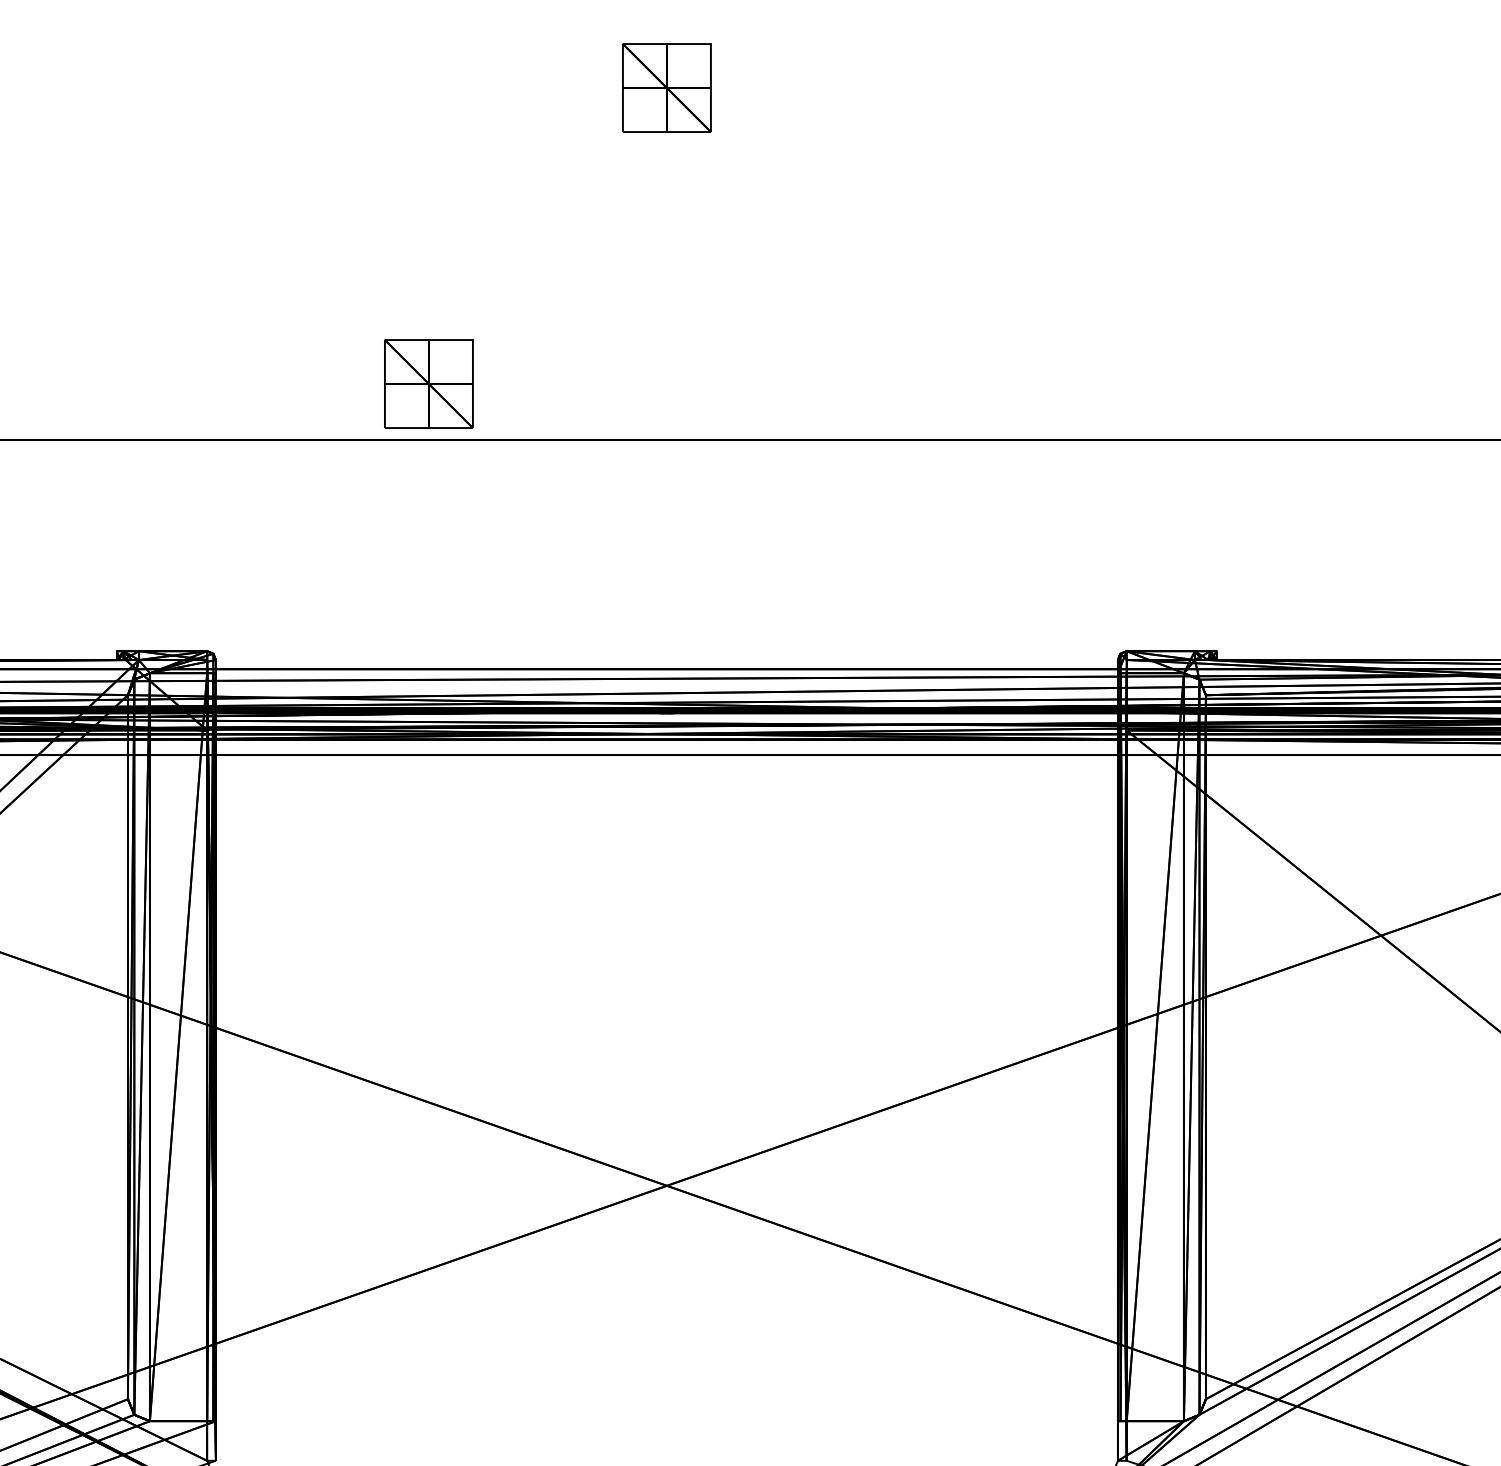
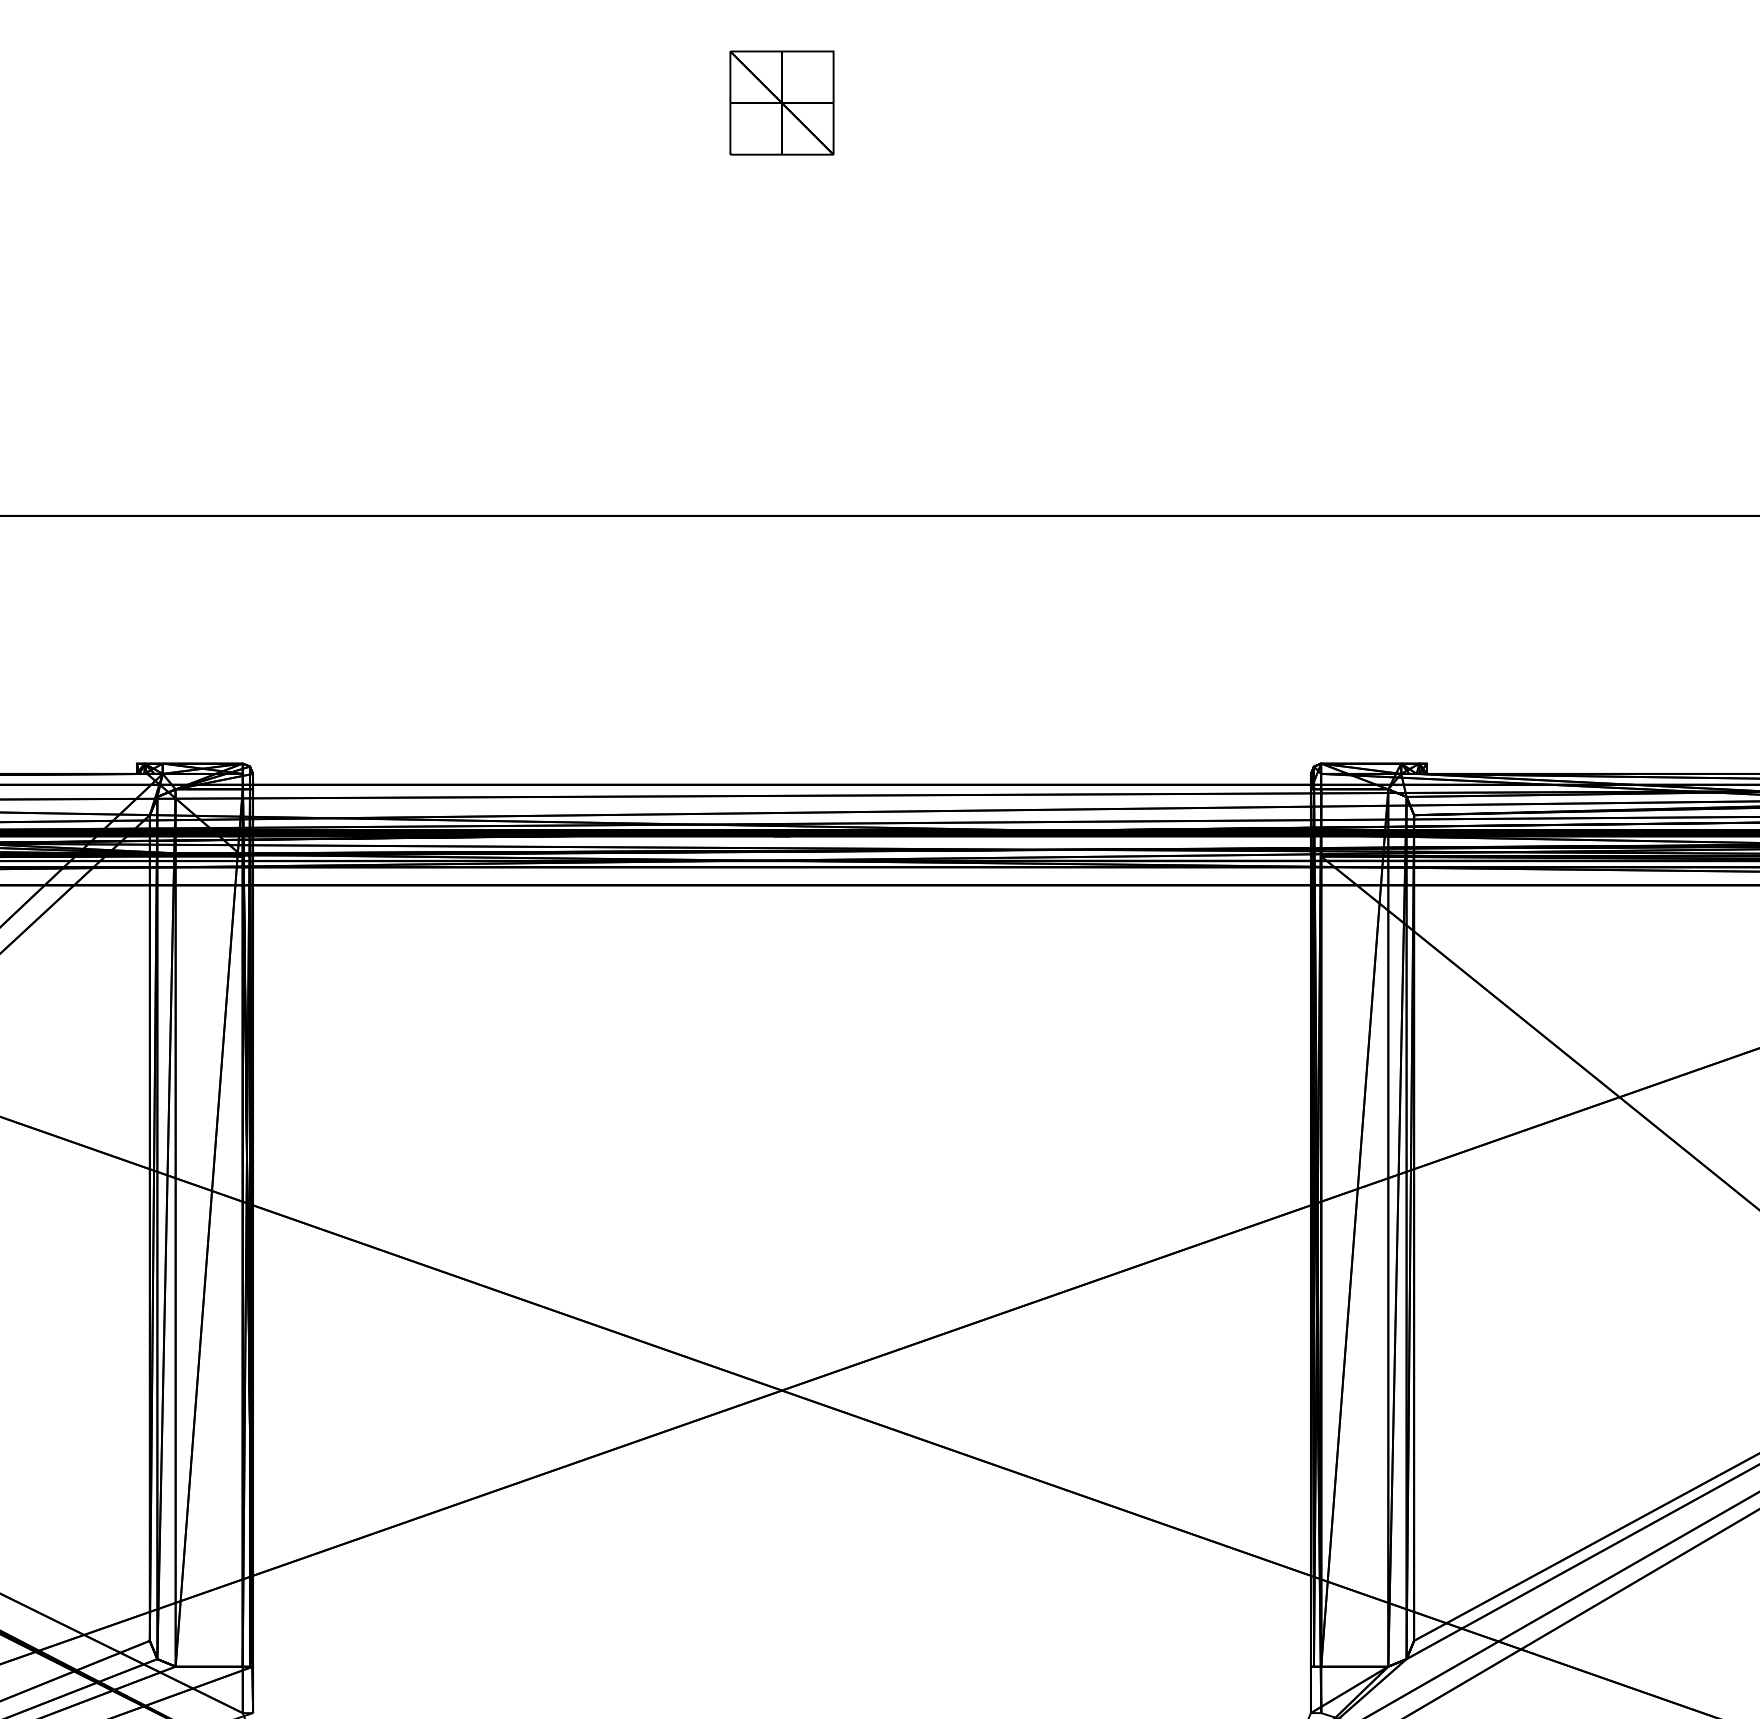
part: (428, 383) -> (502, 449), removed

